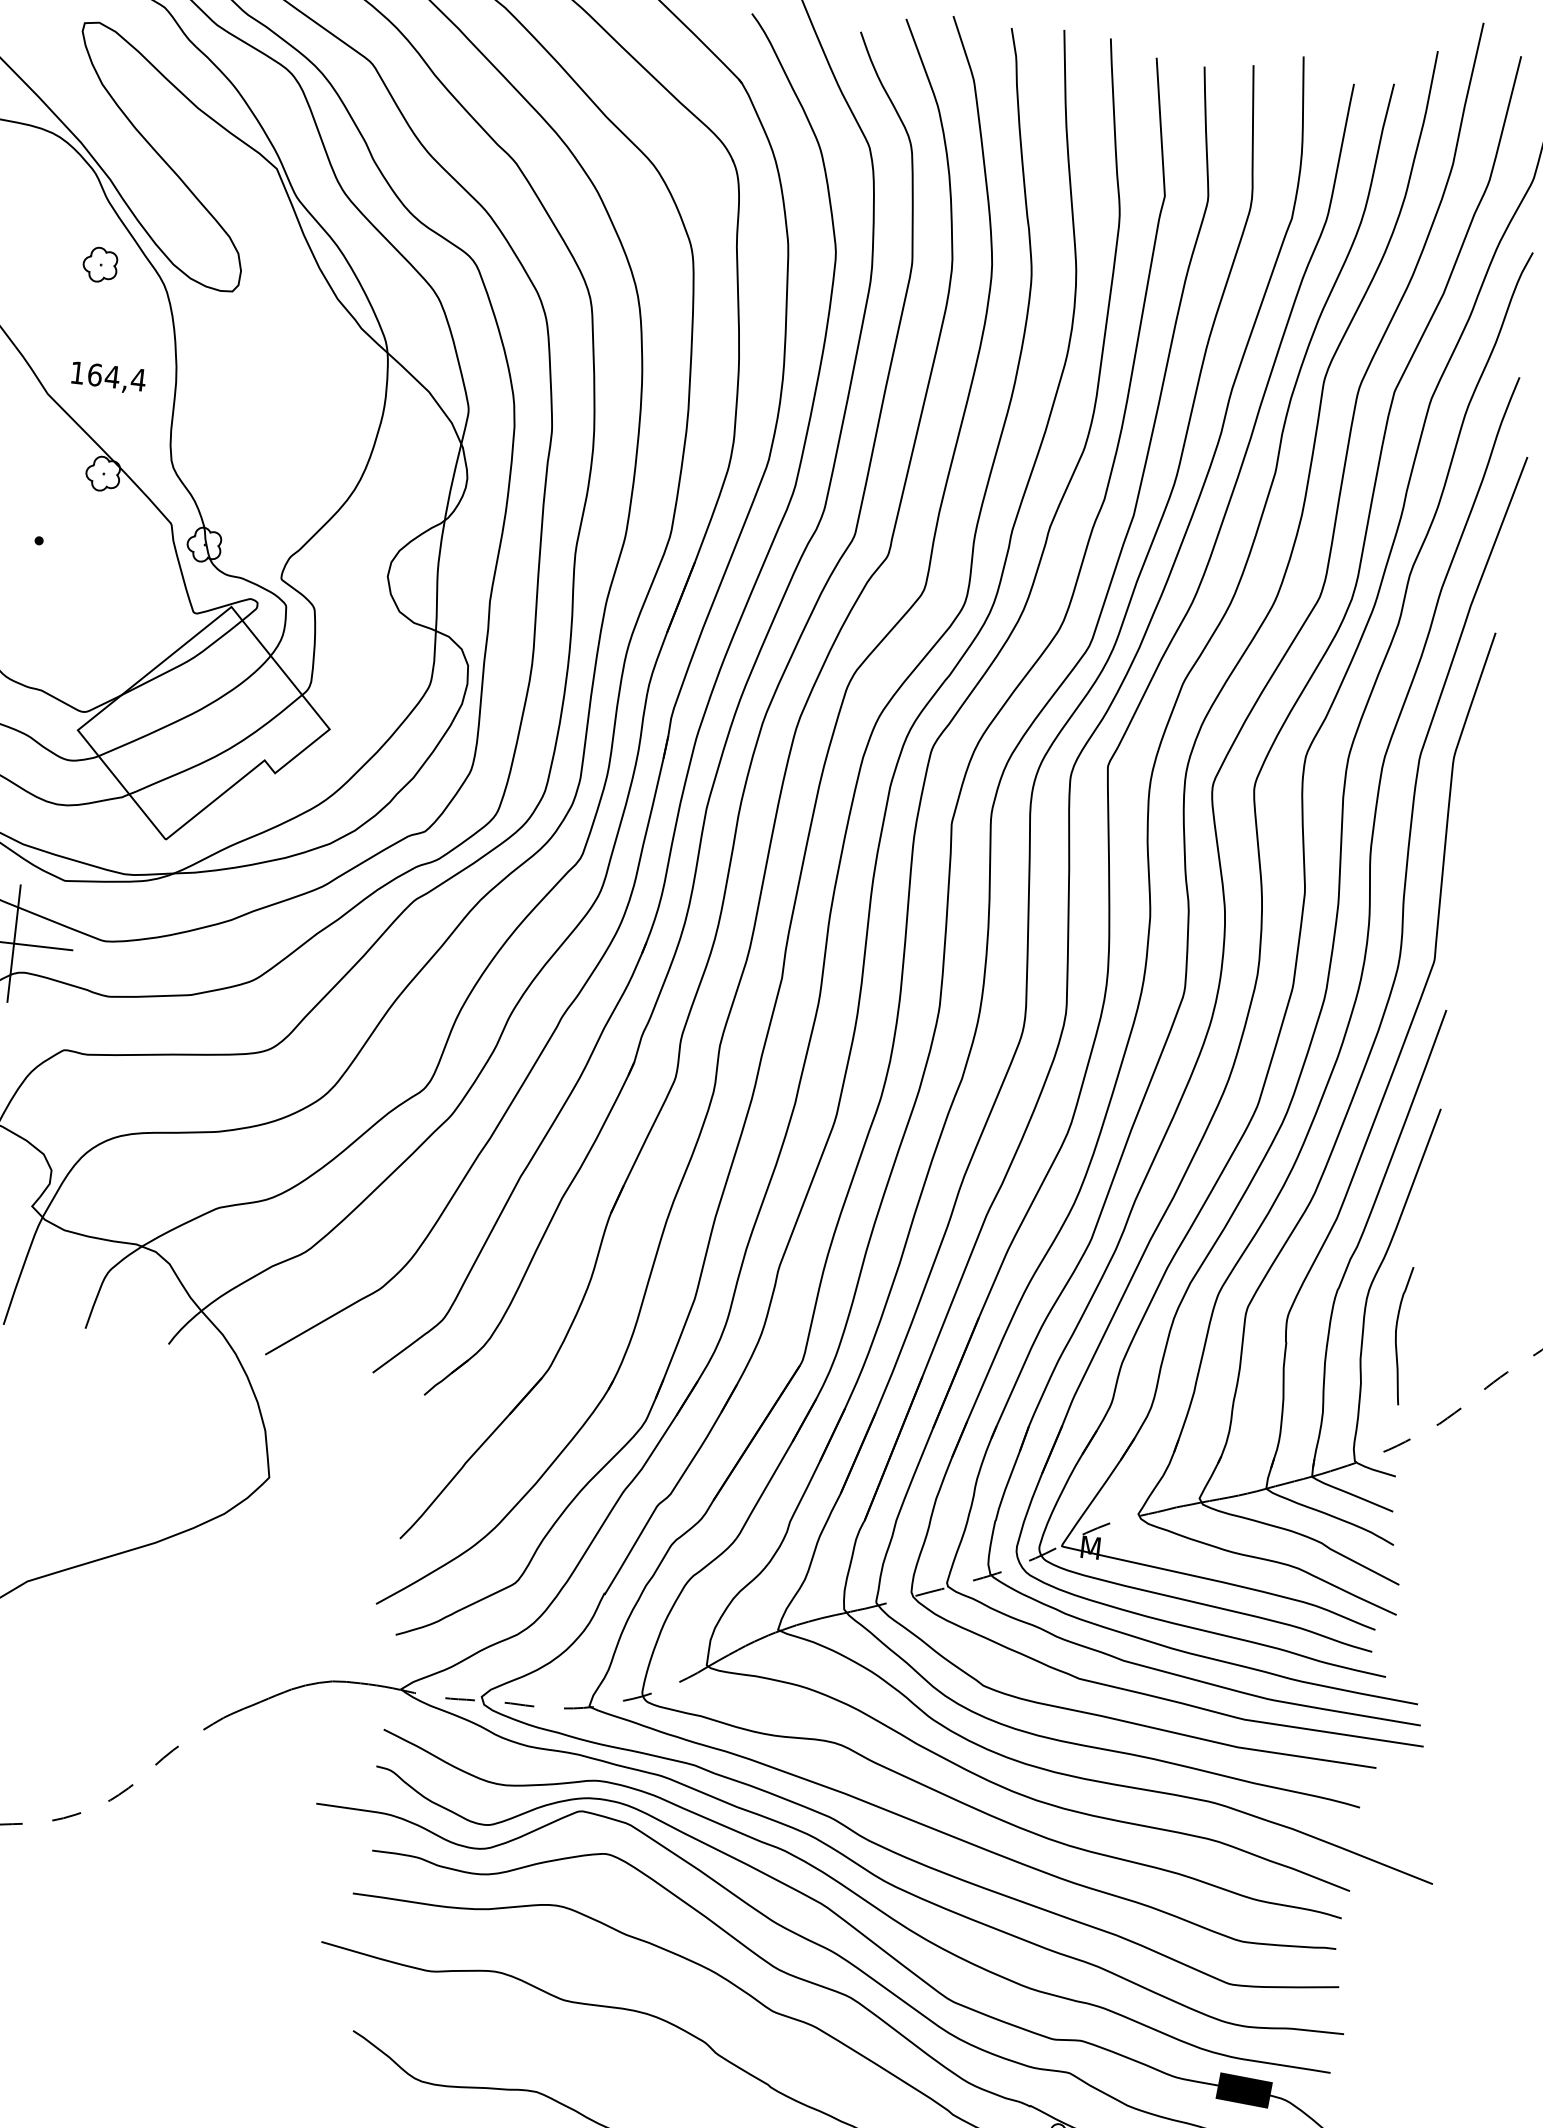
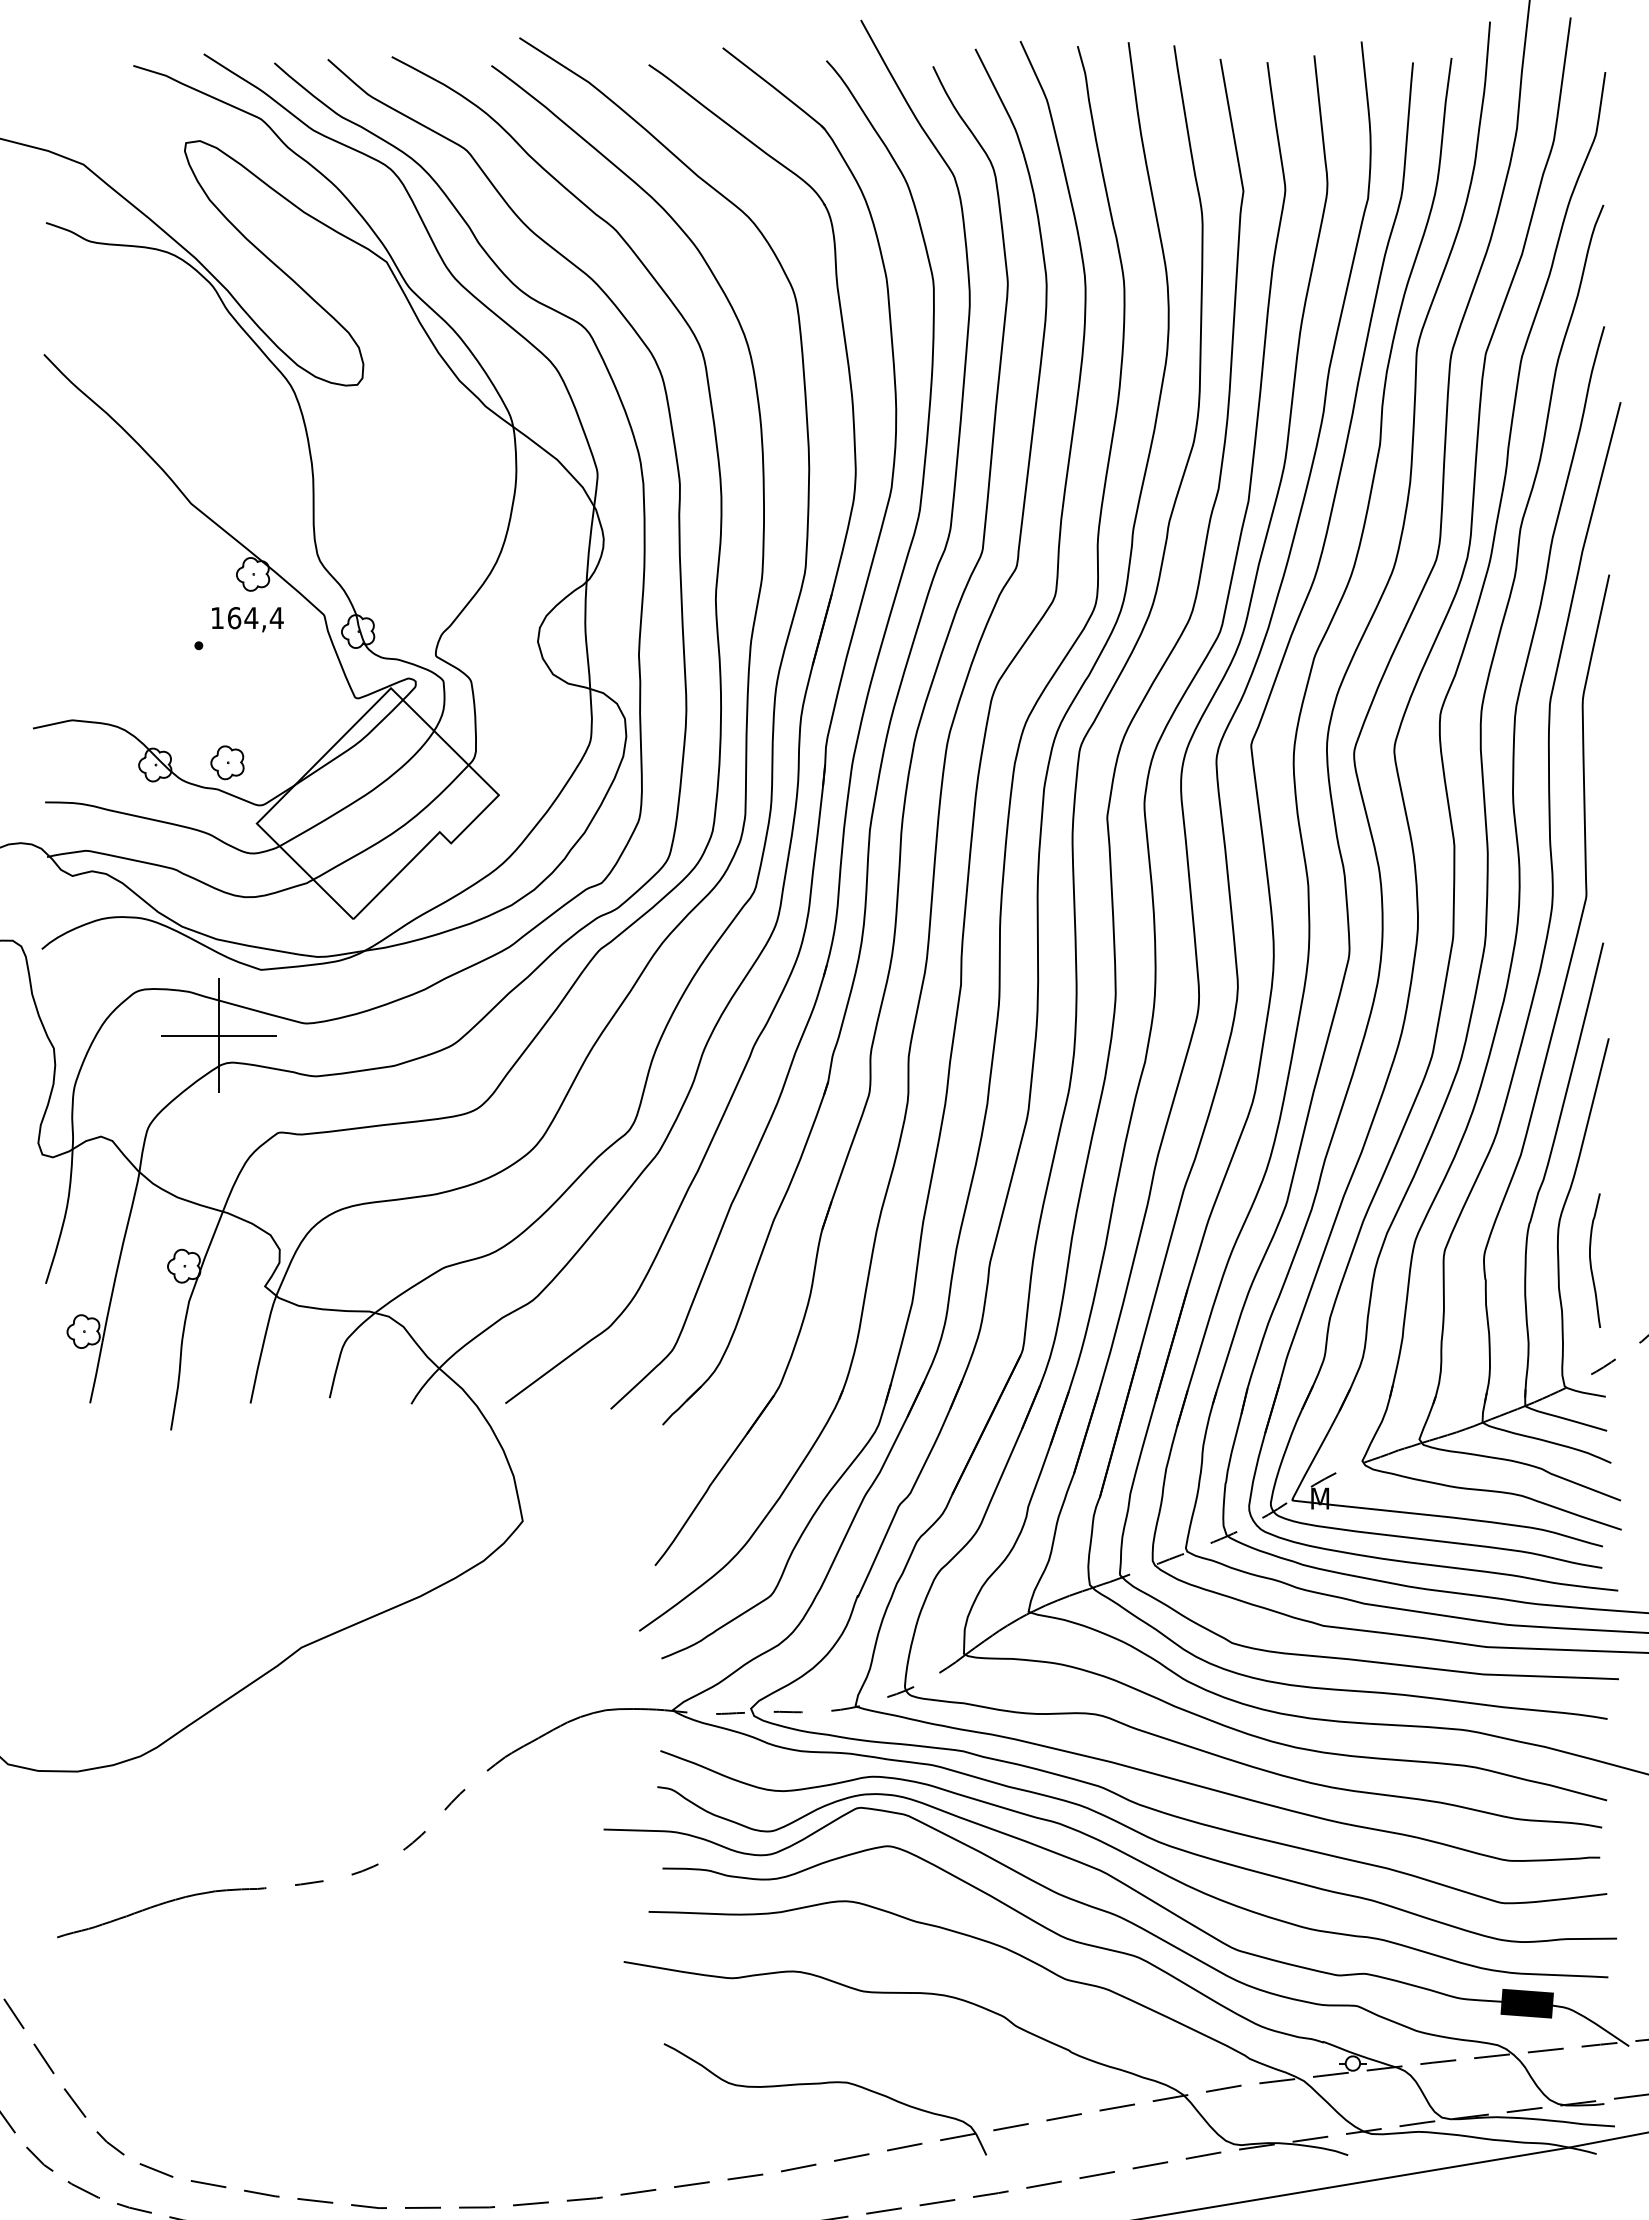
part: (100, 264) -> (227, 762), moved
text: (108, 377) -> (247, 619), moved

